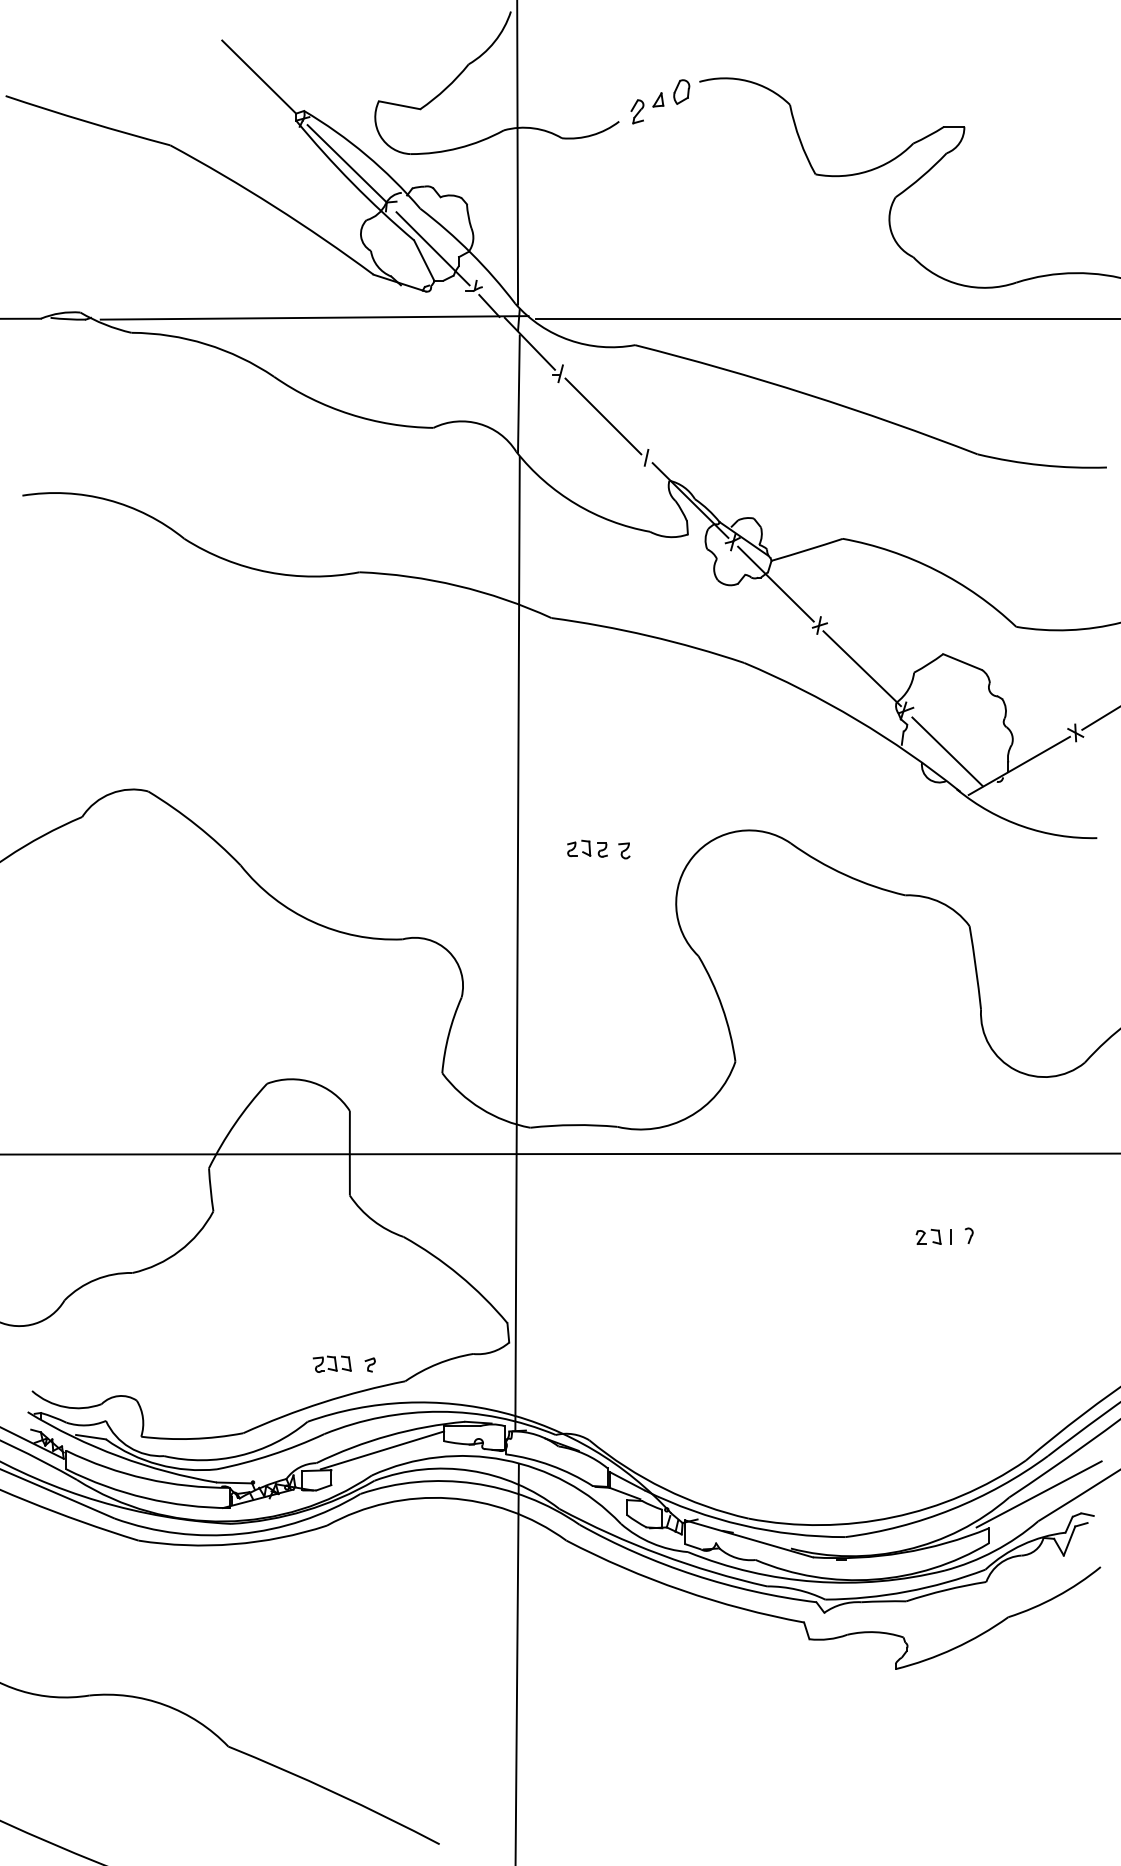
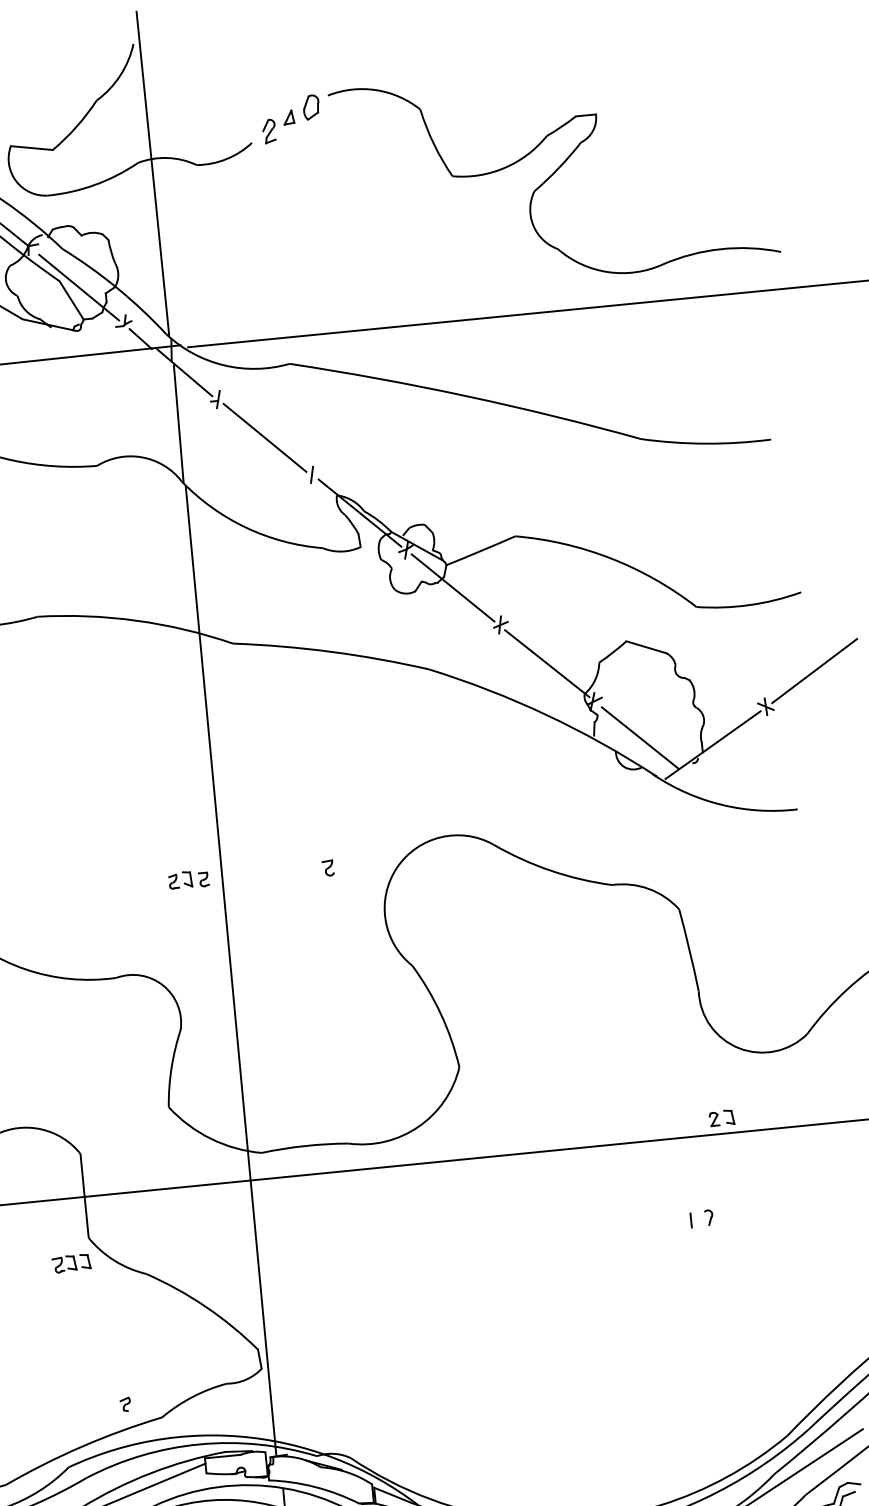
part: (587, 848) -> (188, 879), moved
part: (928, 1236) -> (721, 1117), moved
part: (331, 1363) -> (70, 1262), moved

